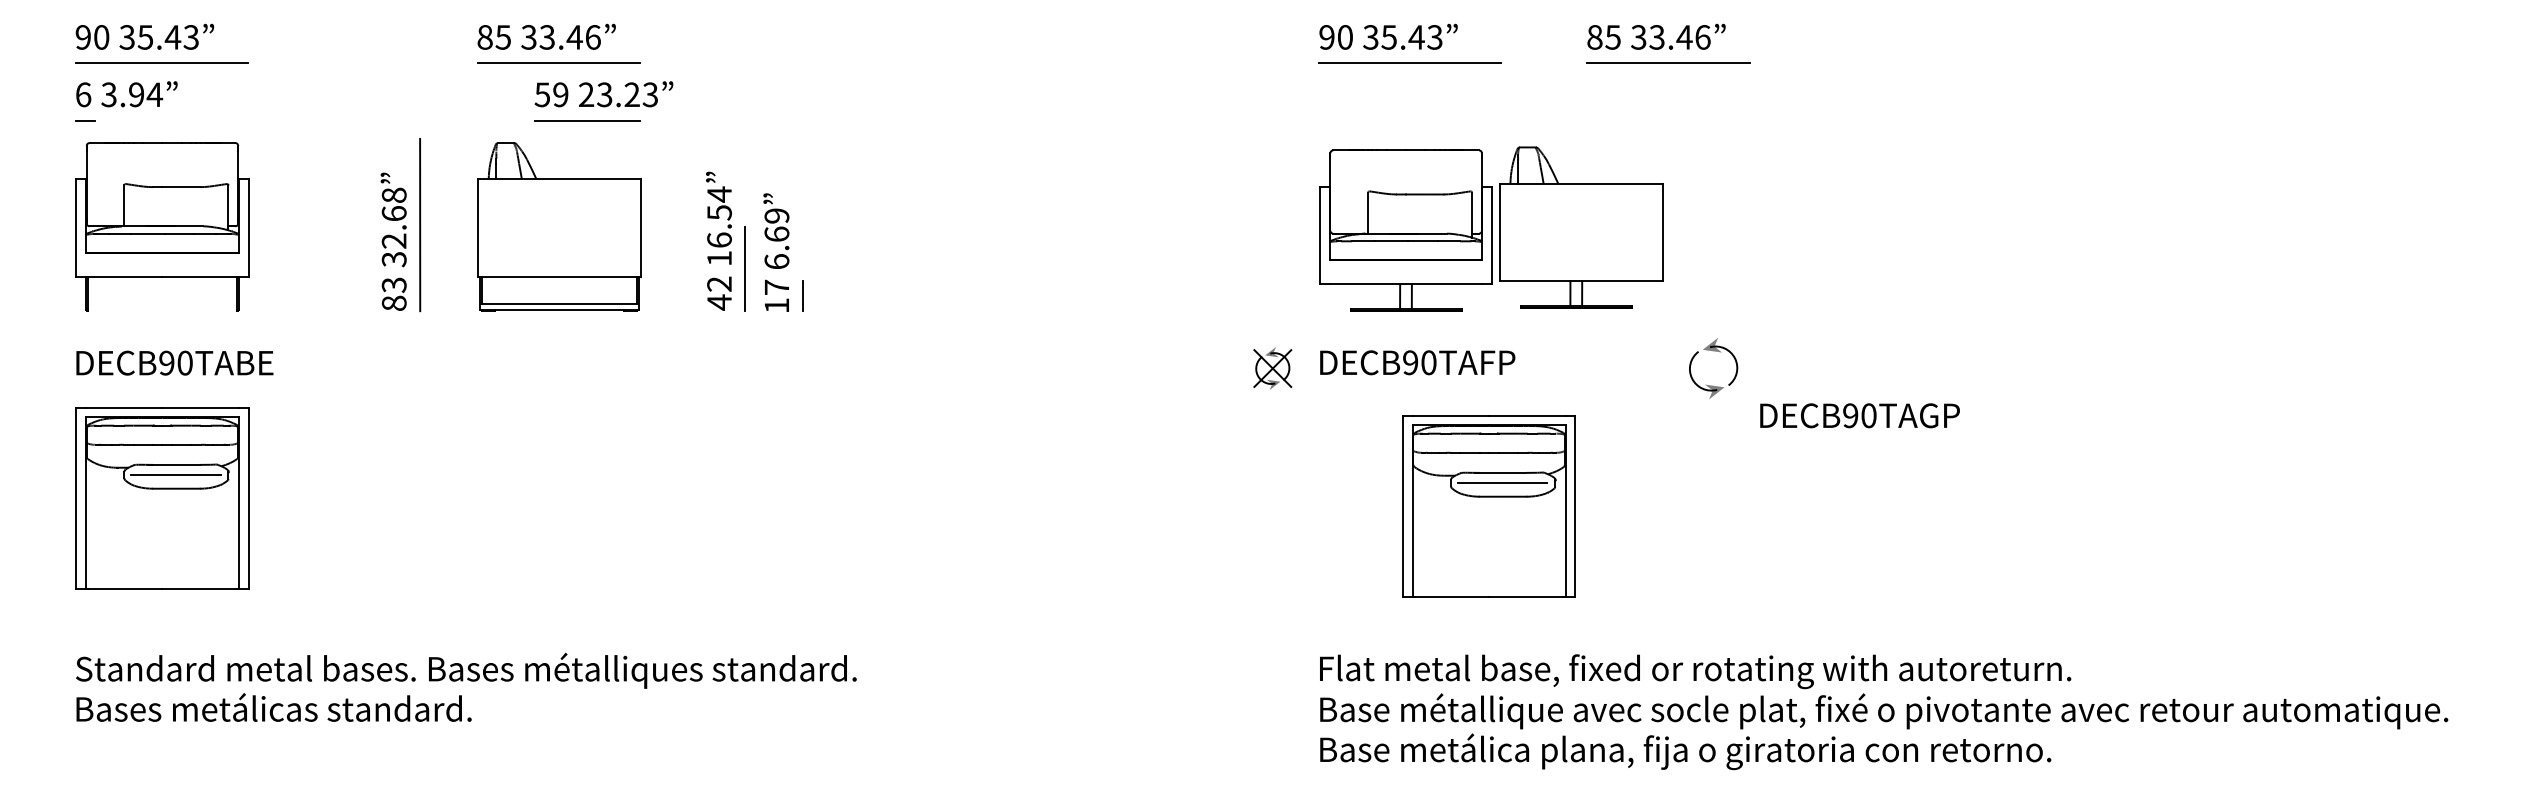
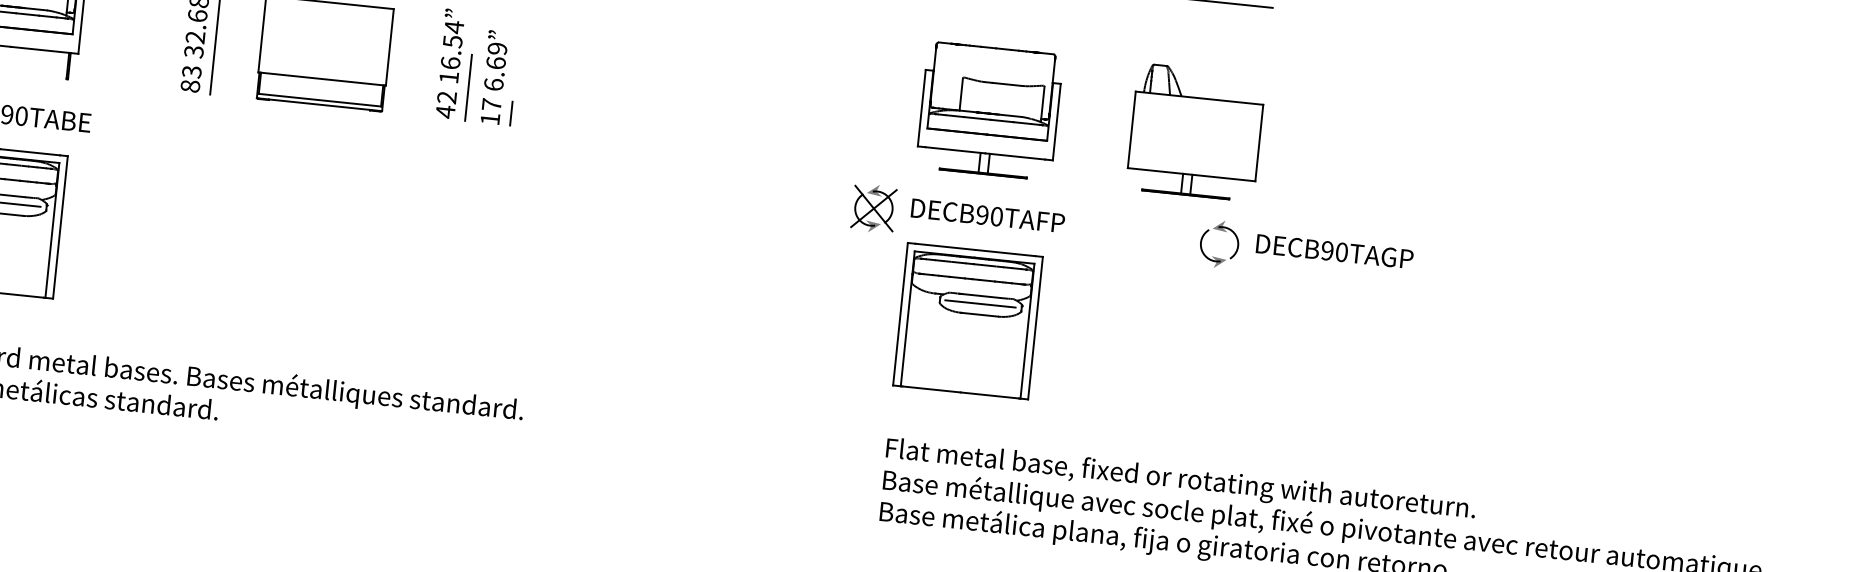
part: (1581, 227) -> (1196, 132), moved
part: (1272, 368) -> (873, 208), size x1.43
text: (1859, 415) -> (1334, 251), moved
part: (1488, 506) -> (967, 321), moved

